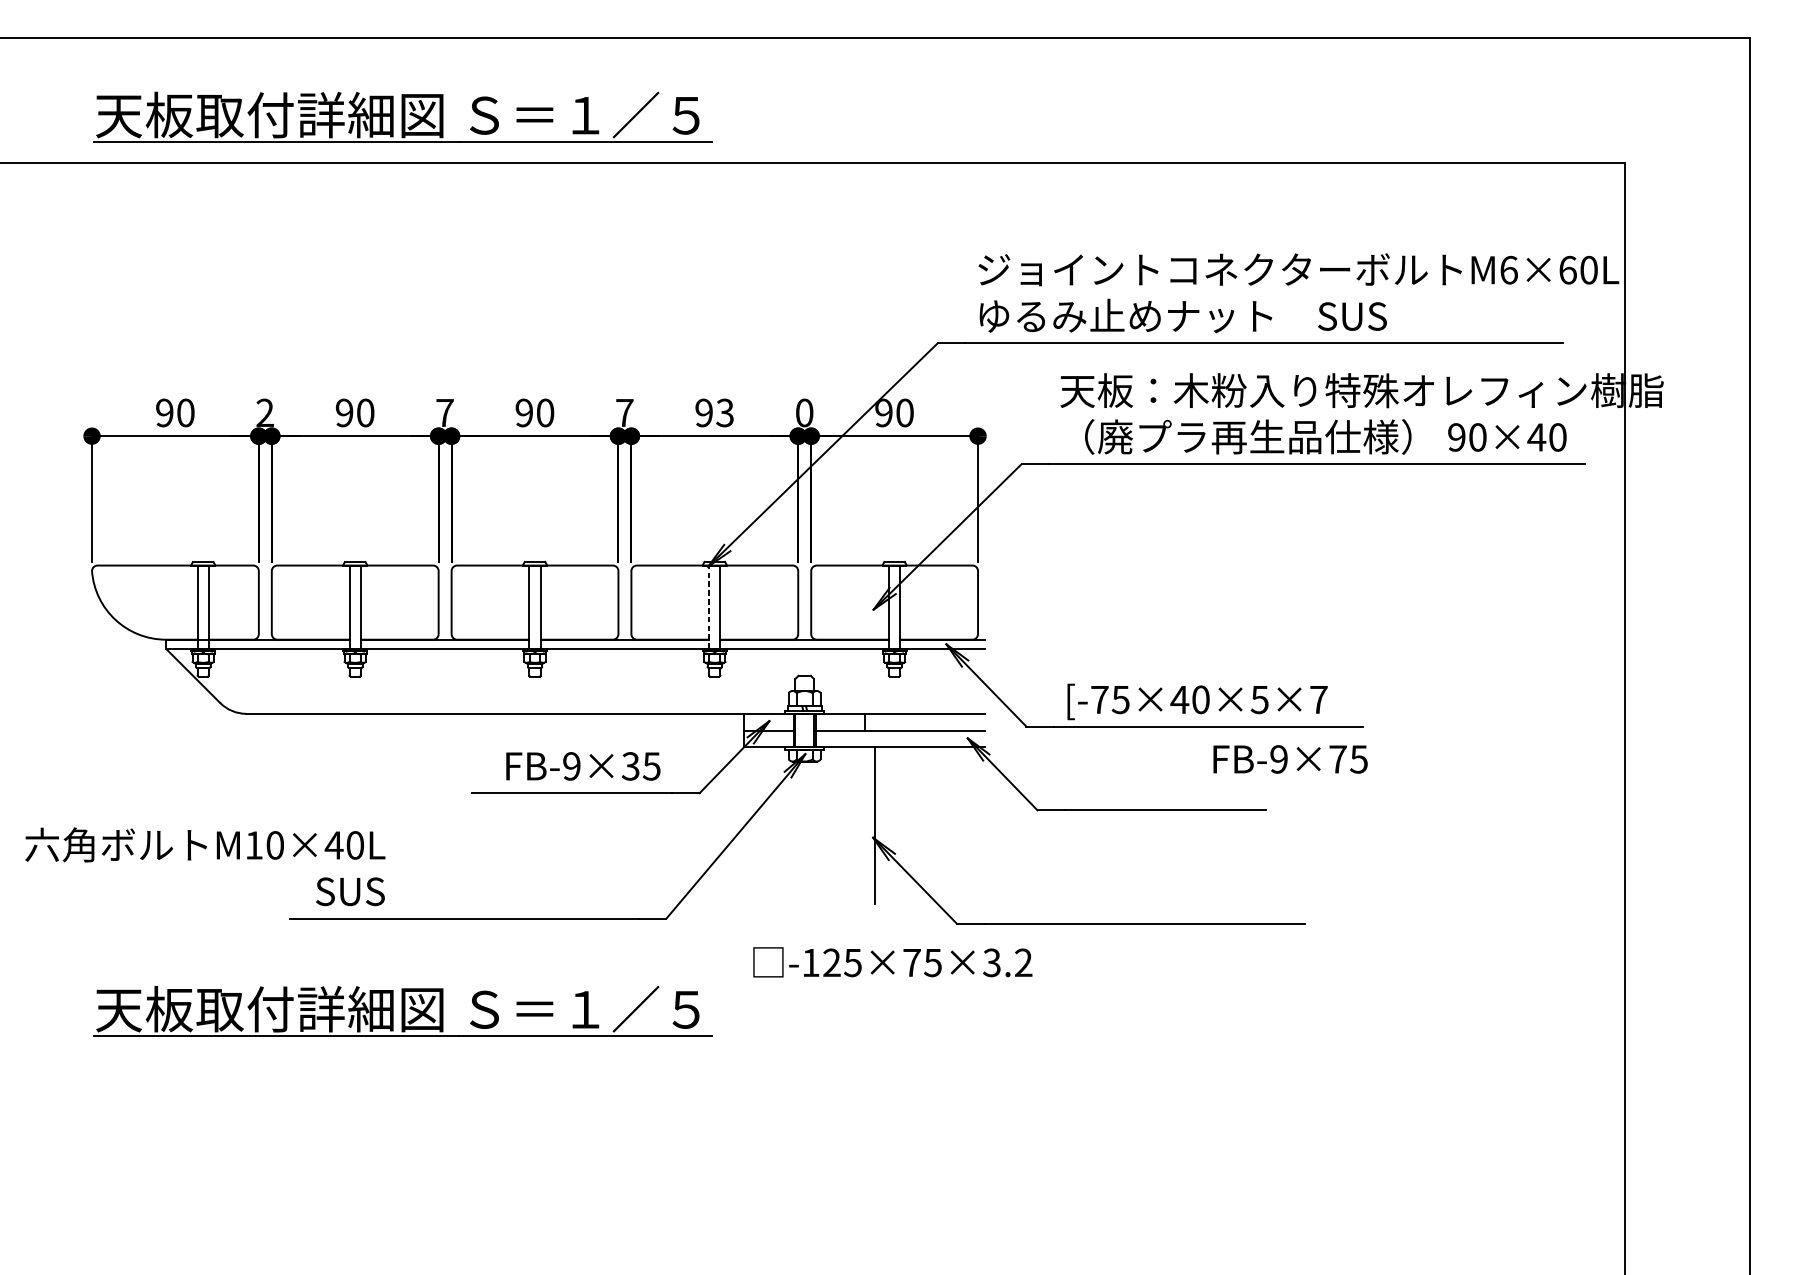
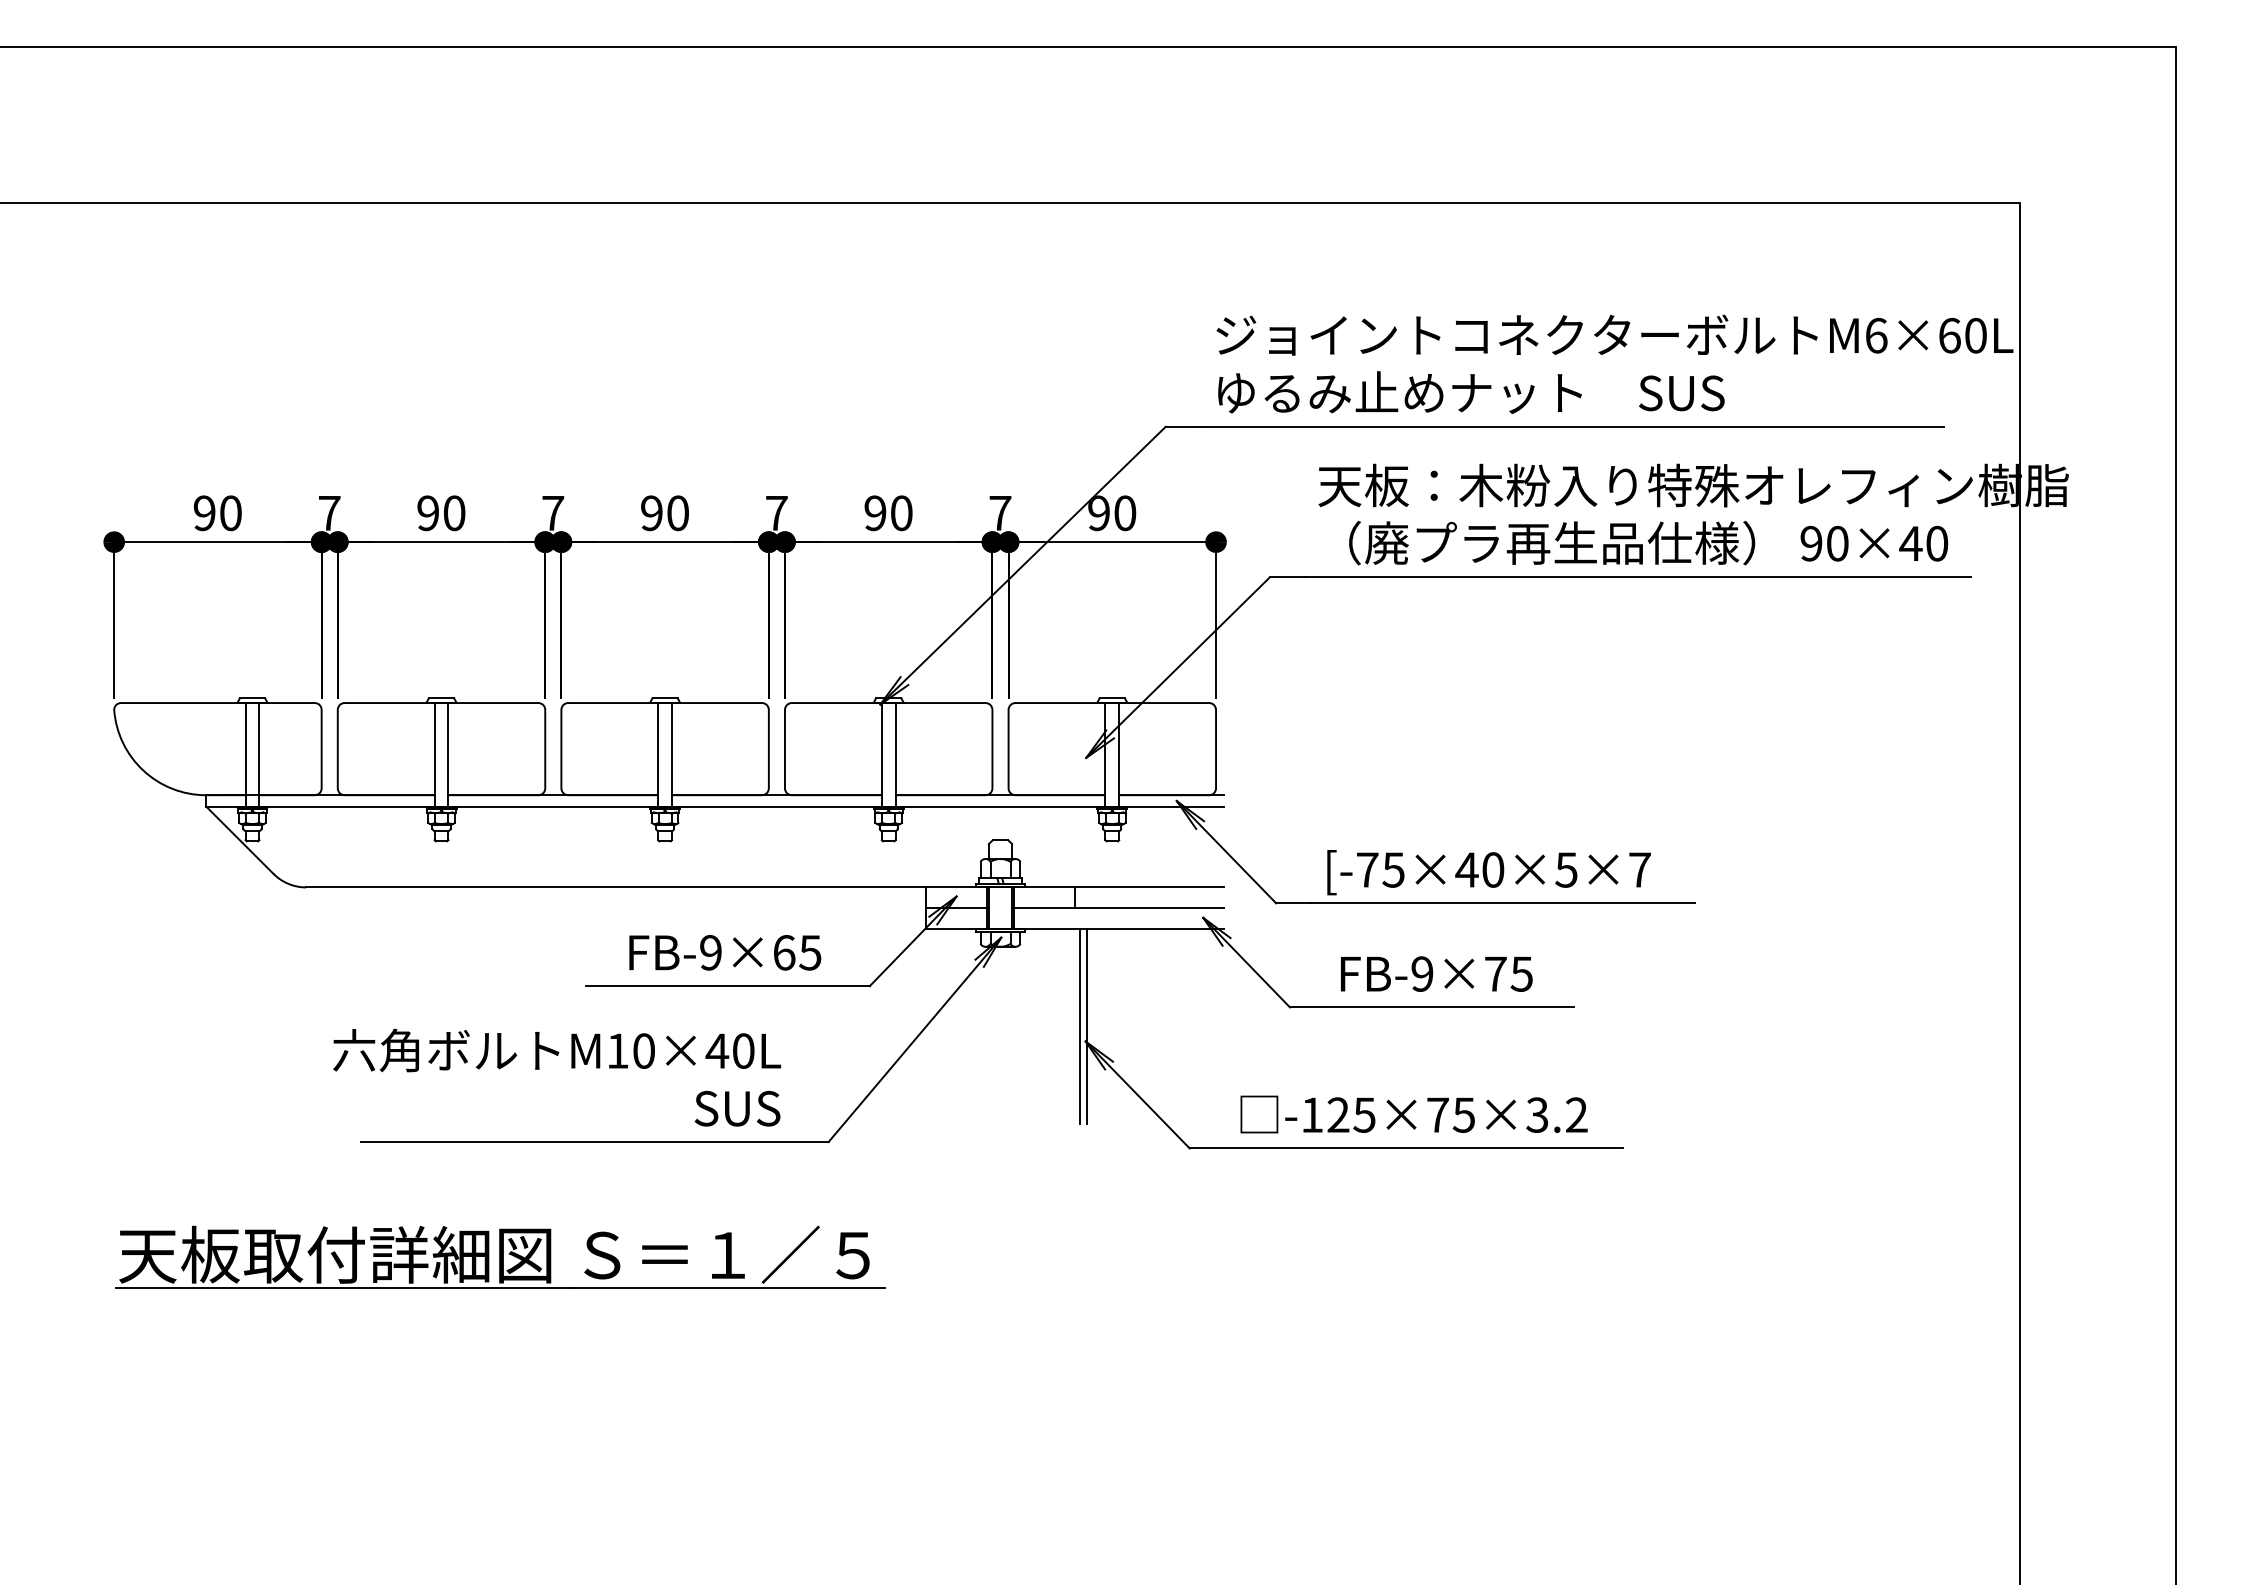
part: (402, 116) -> (500, 144), removed
text: (265, 412) -> (329, 512), 2 -> 7
text: (725, 413) -> (901, 513), 93 -> 90
text: (804, 413) -> (1000, 513), 0 -> 7
line: (709, 606) -> (881, 754), dashed -> solid
text: (1290, 758) -> (1436, 973), moved
text: (631, 766) -> (784, 952), FB-9×35 -> FB-9×65
line: (869, 824) -> (1080, 1025), added
text: (205, 866) -> (557, 1077), moved
text: (892, 962) -> (1413, 1114), moved

